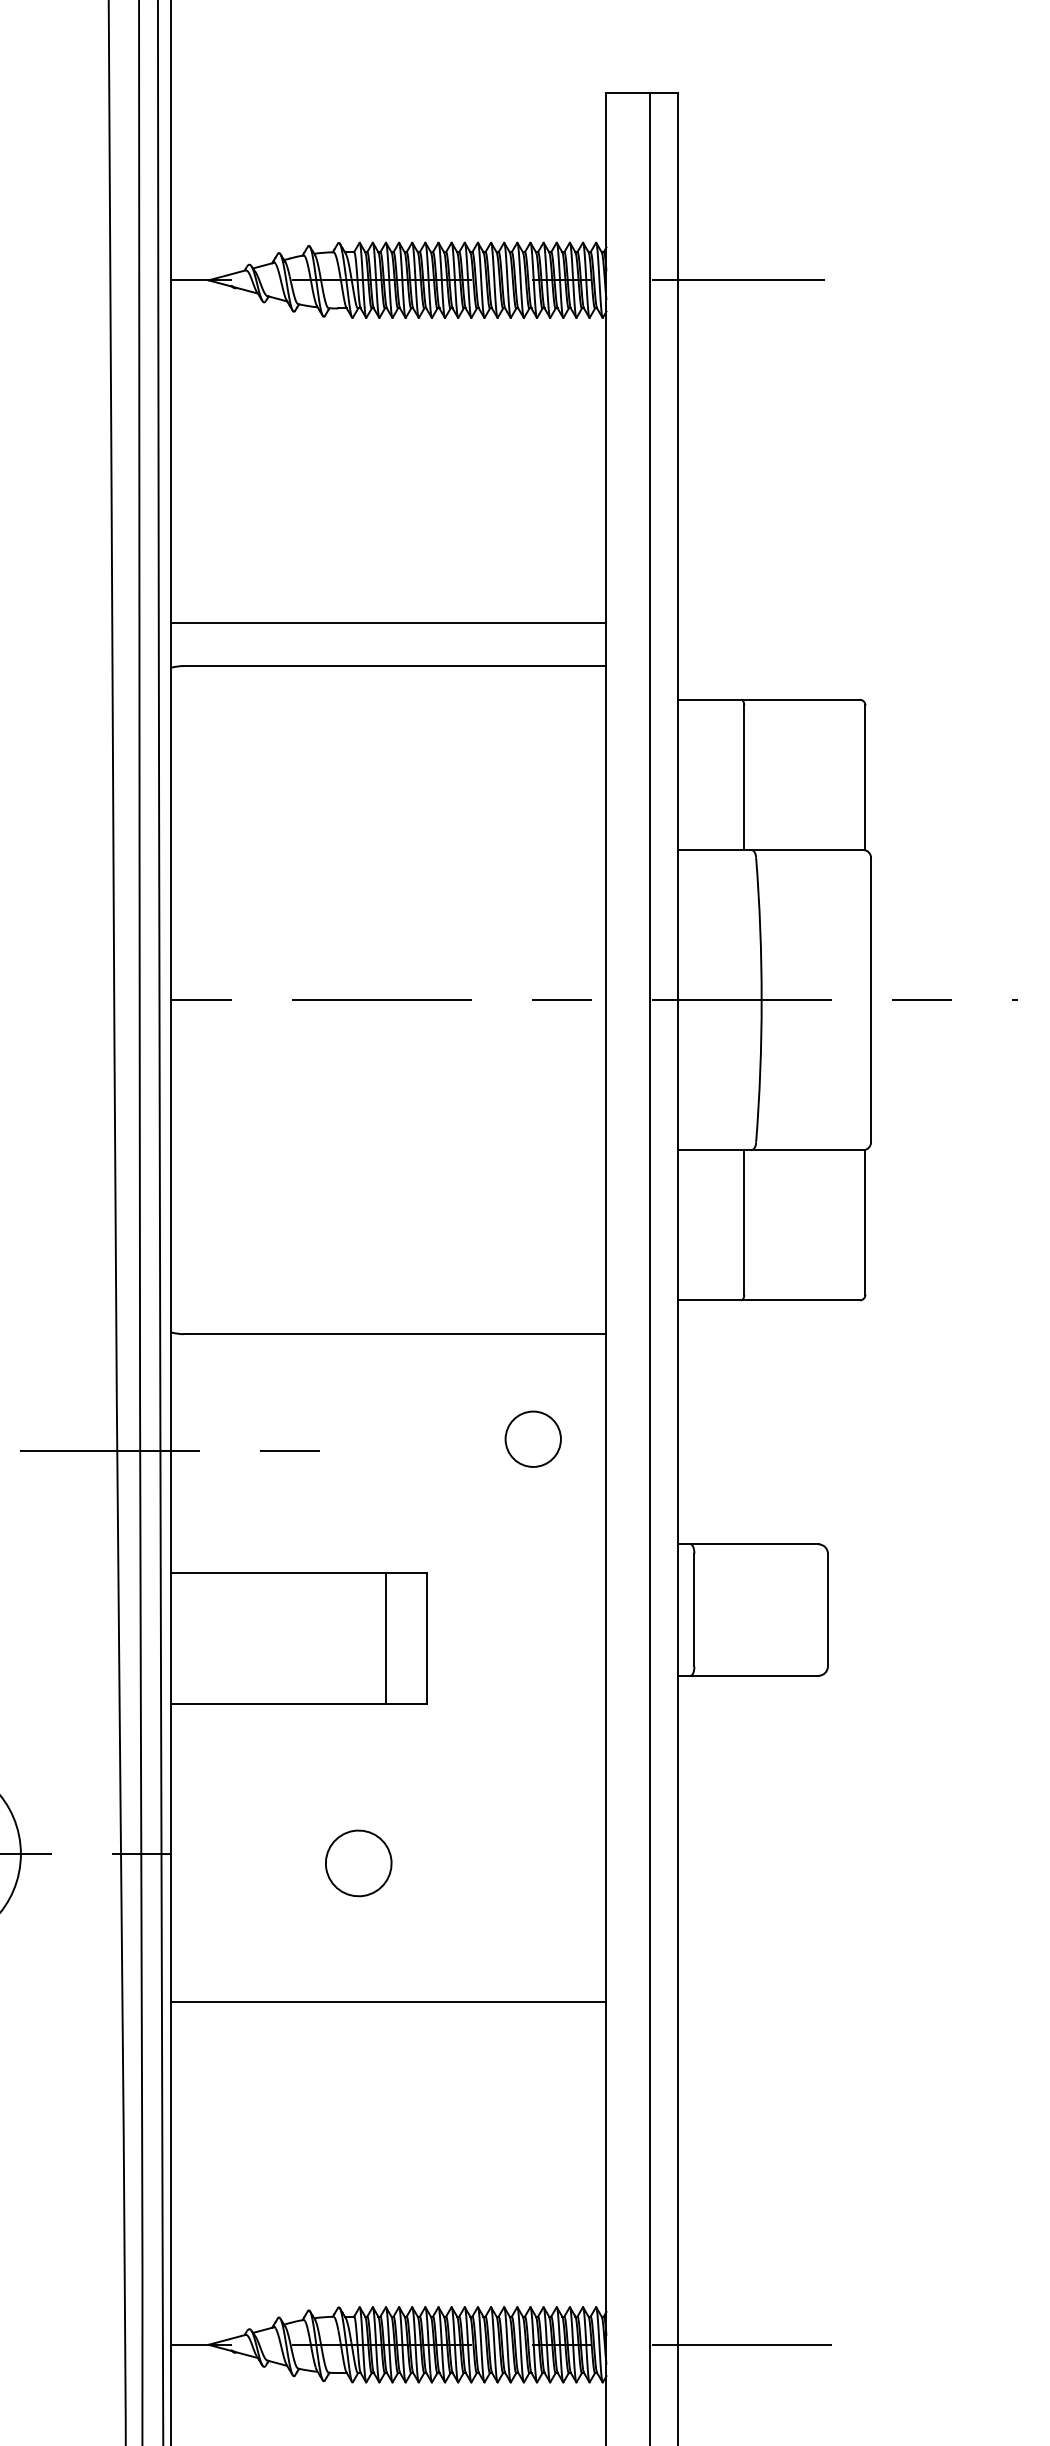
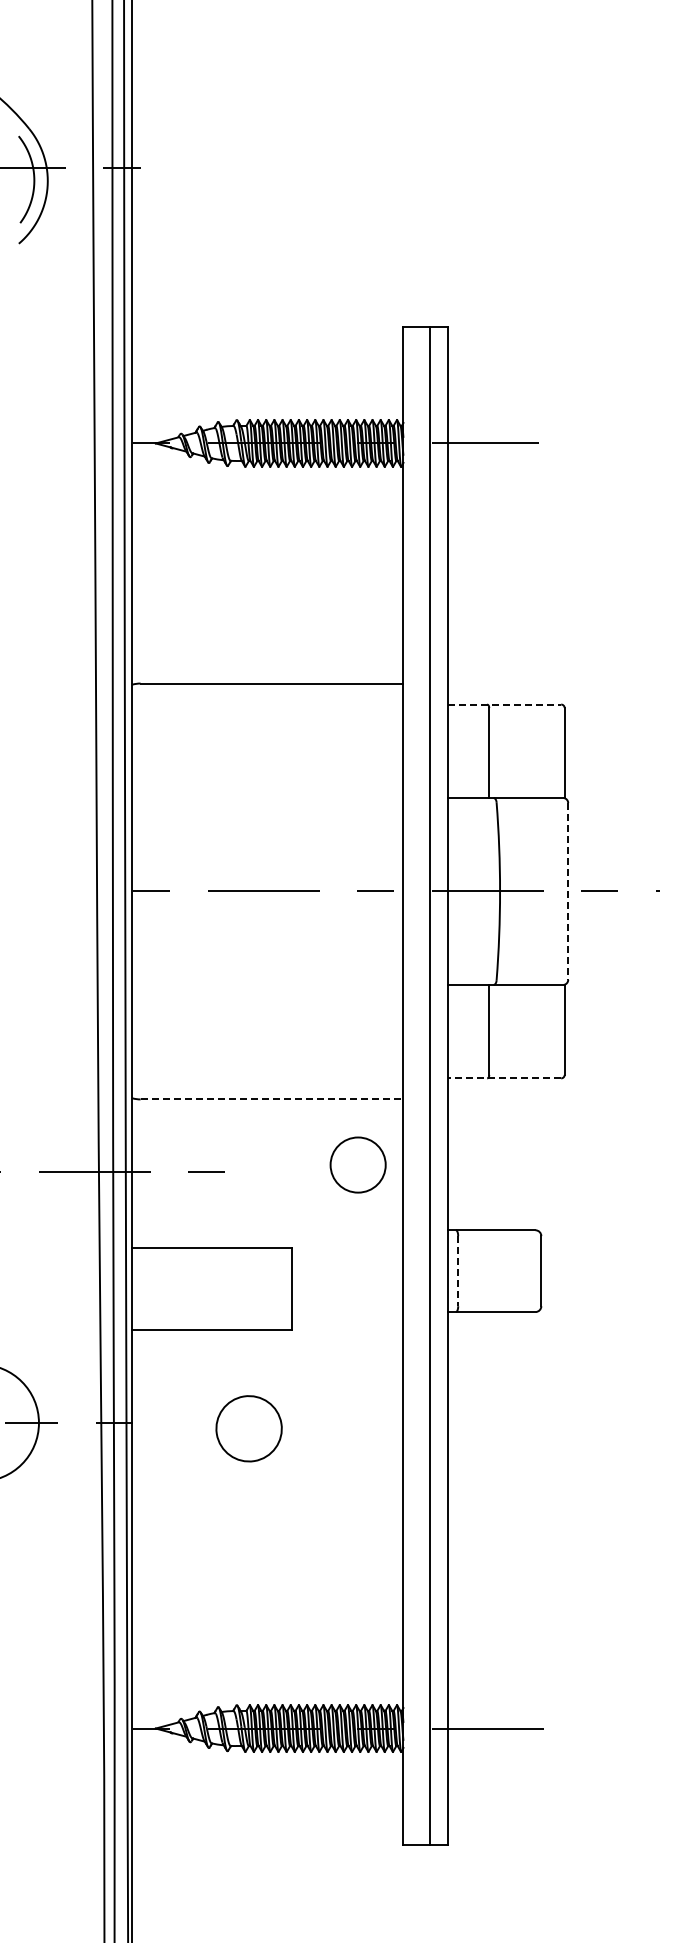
line: (388, 622) -> (267, 656), removed
line: (768, 699) -> (504, 704), solid -> dashed
line: (871, 1000) -> (568, 891), solid -> dashed
line: (768, 1300) -> (504, 1078), solid -> dashed
line: (396, 1334) -> (272, 1099), solid -> dashed
part: (532, 1438) -> (357, 1164), size x1.6
line: (694, 1610) -> (458, 1271), solid -> dashed
line: (386, 1637) -> (266, 1288), removed
part: (359, 1862) -> (249, 1428), size x1.6
line: (388, 2002) -> (267, 1515), removed

